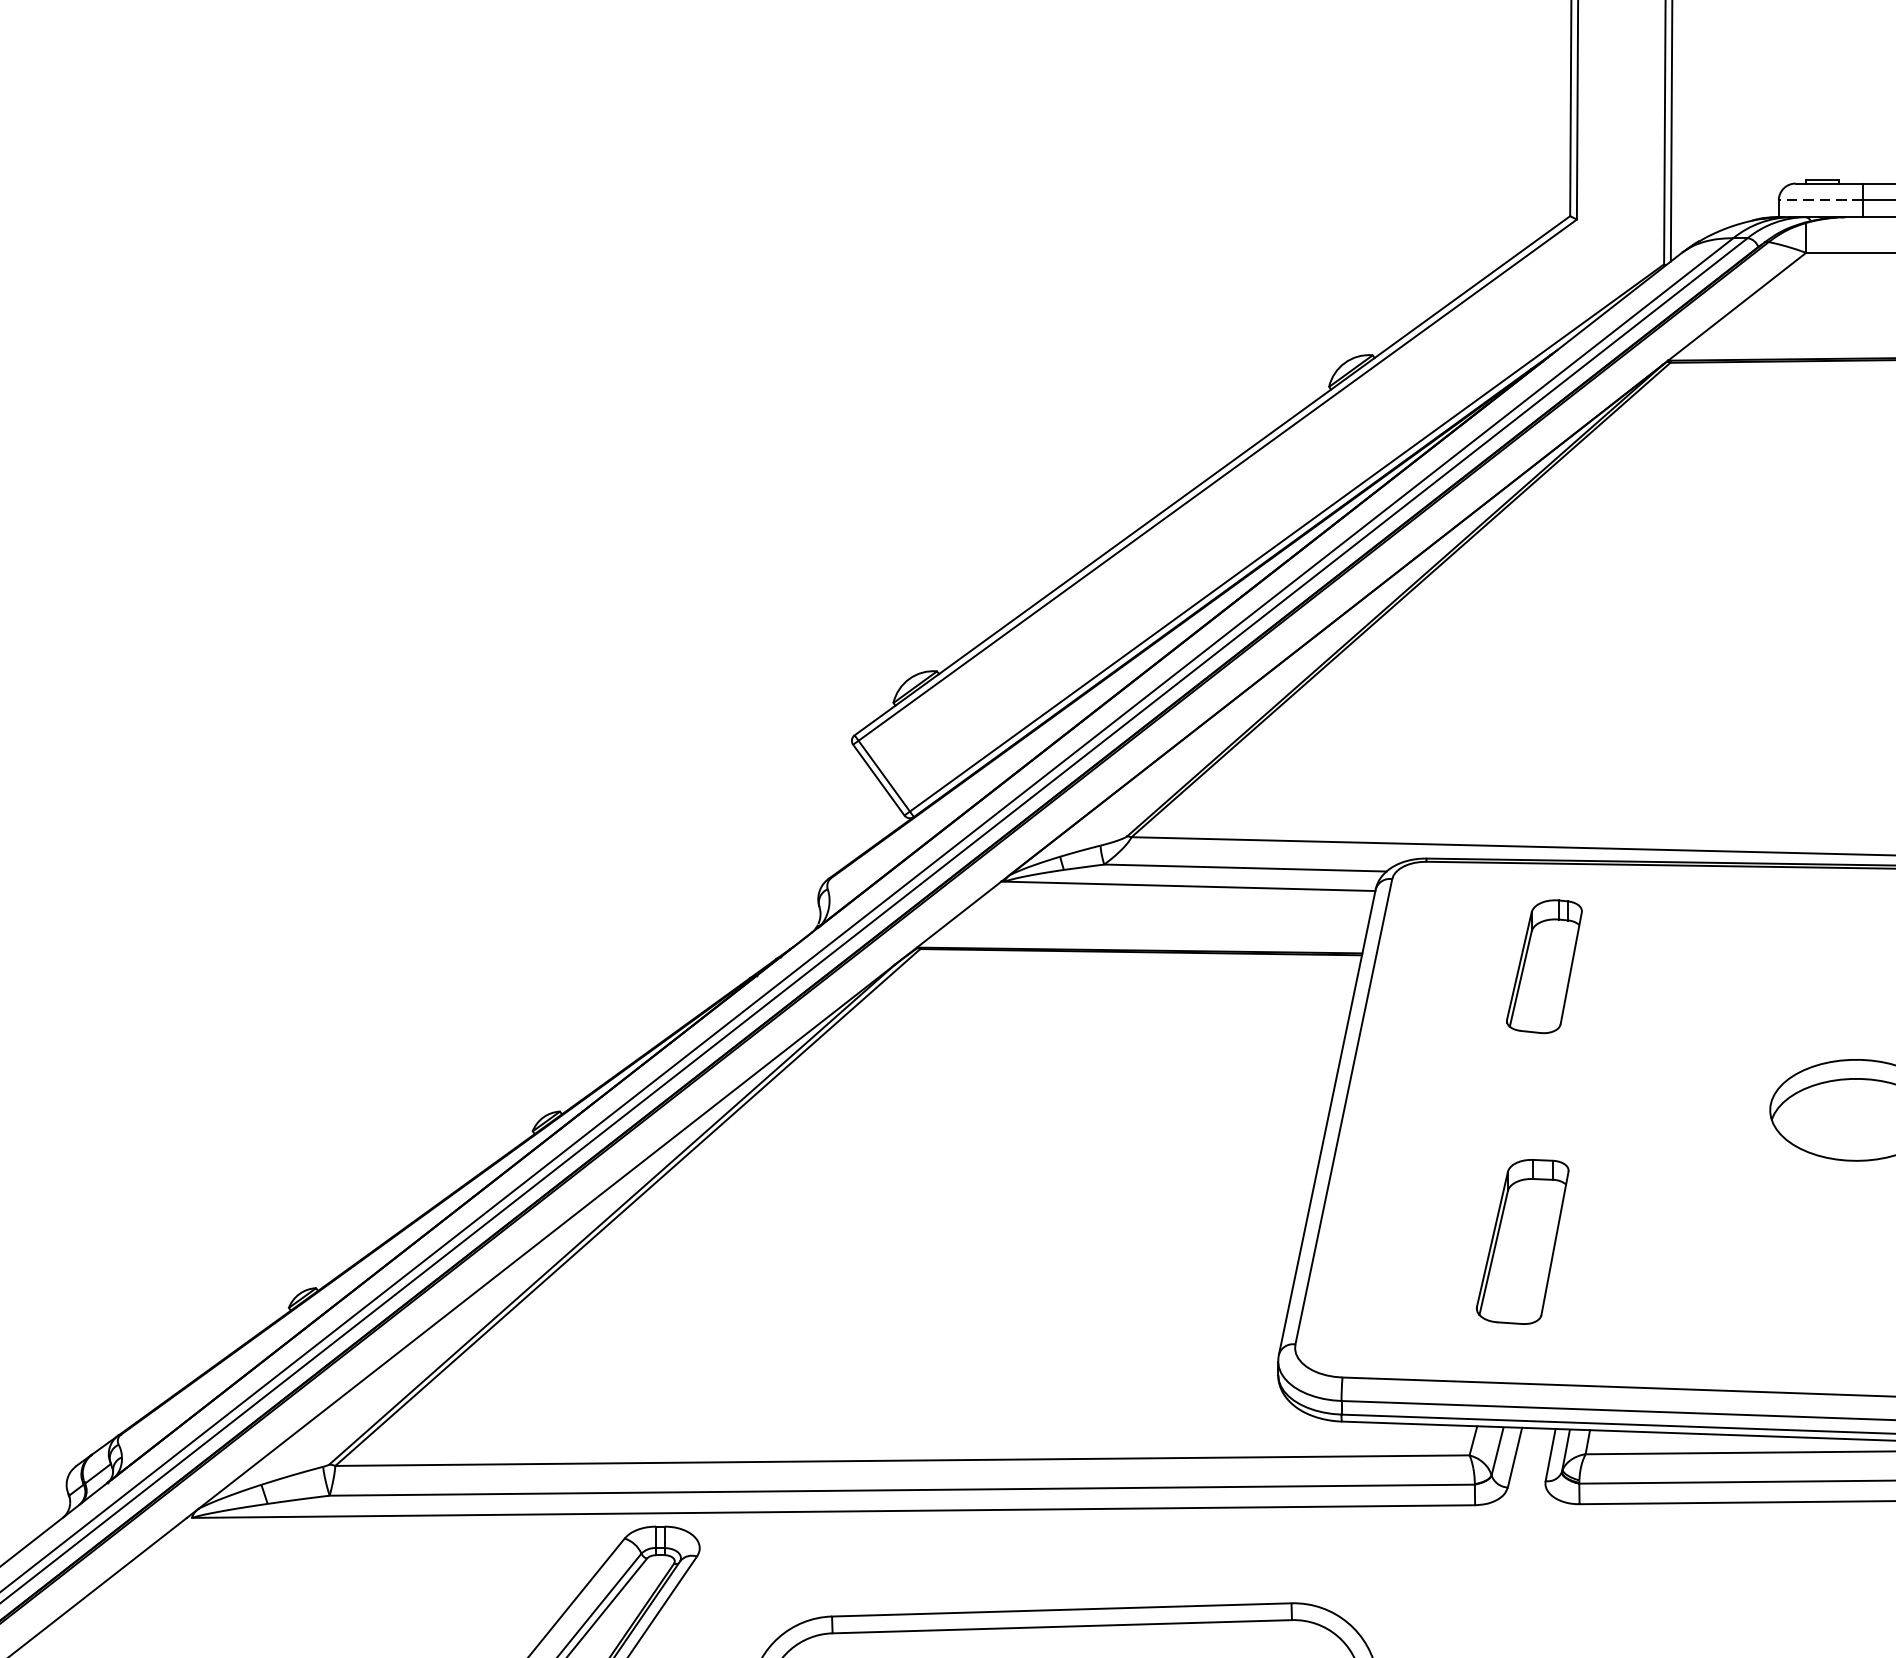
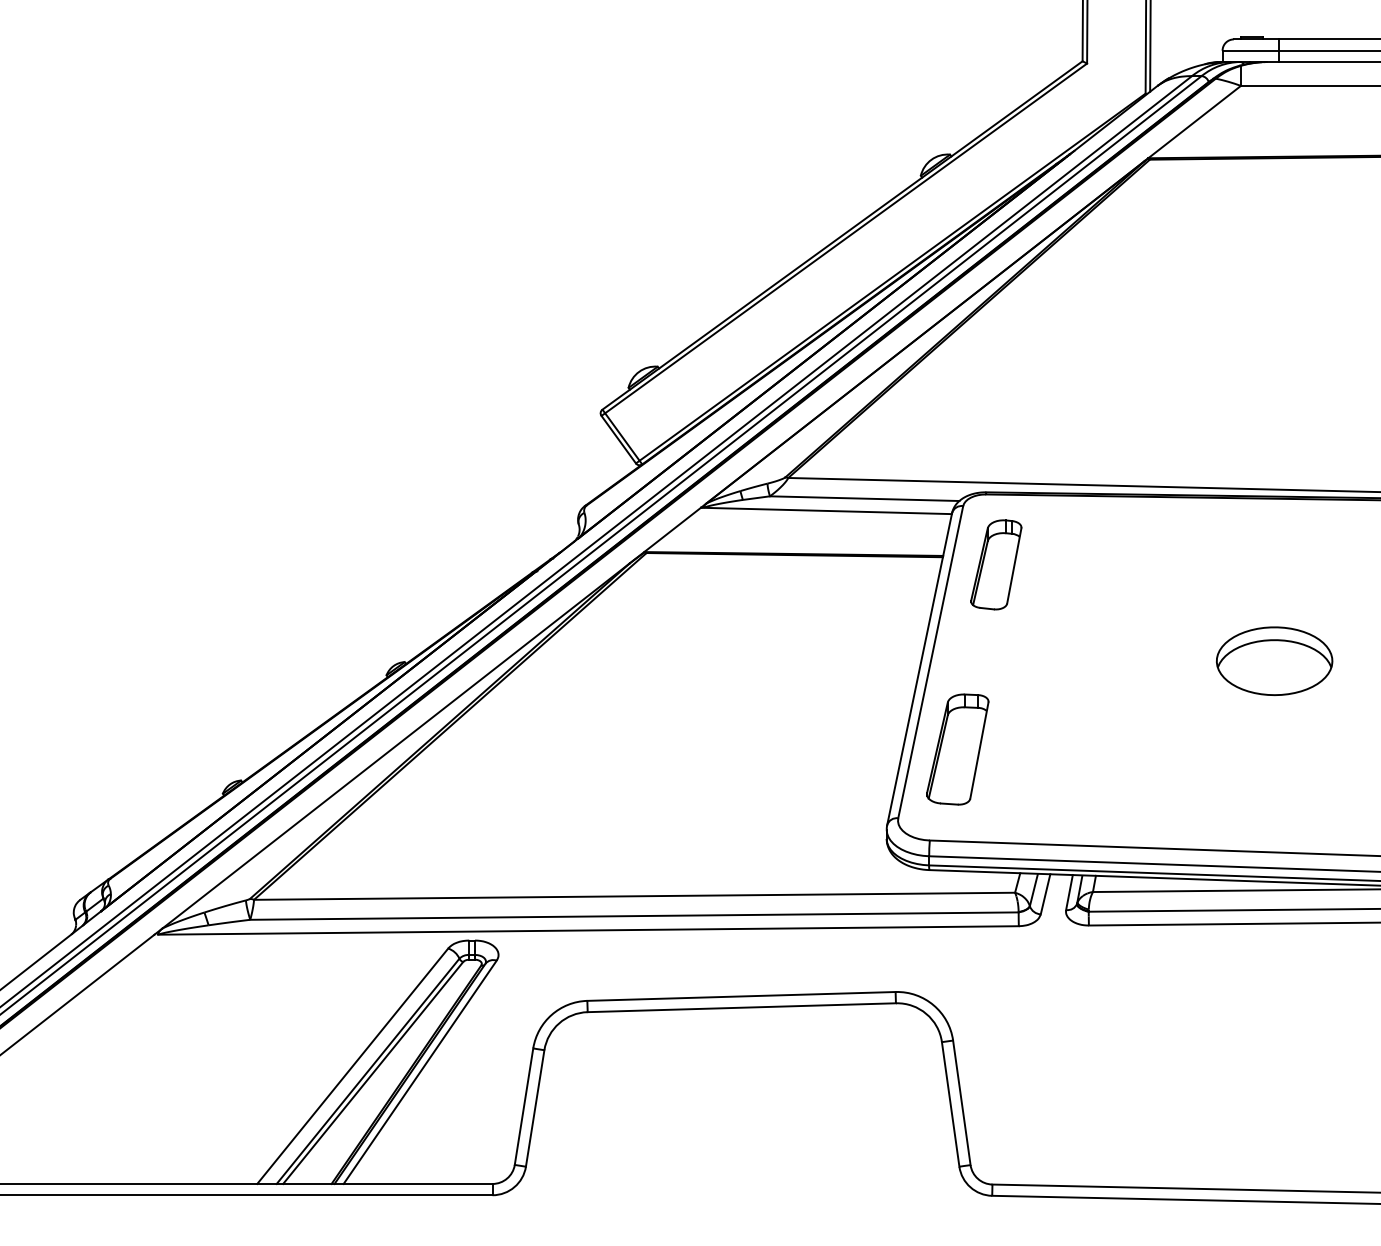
line: (1820, 200) -> (1250, 50), dashed -> solid
part: (1544, 966) -> (996, 564), moved
part: (1522, 1241) -> (957, 749), moved

